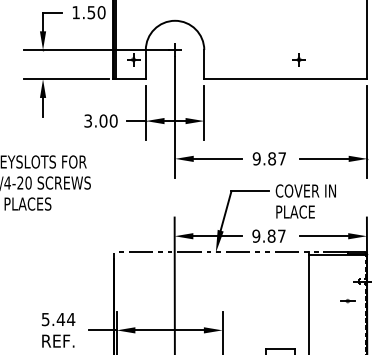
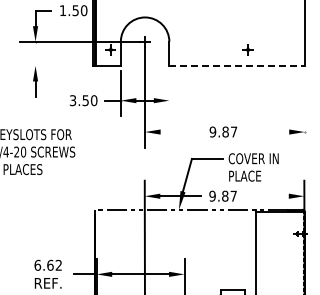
line: (67, 78) -> (55, 65), removed
line: (286, 78) -> (237, 65), solid -> dashed
line: (204, 112) -> (169, 93), removed
text: (103, 120) -> (85, 100), 3.00 -> 3.50
line: (367, 131) -> (304, 109), removed
line: (217, 159) -> (180, 132), removed
line: (323, 159) -> (268, 132), removed
line: (323, 236) -> (268, 196), removed
part: (347, 300) -> (288, 249), removed
text: (58, 318) -> (48, 264), 5.44 -> 6.62

